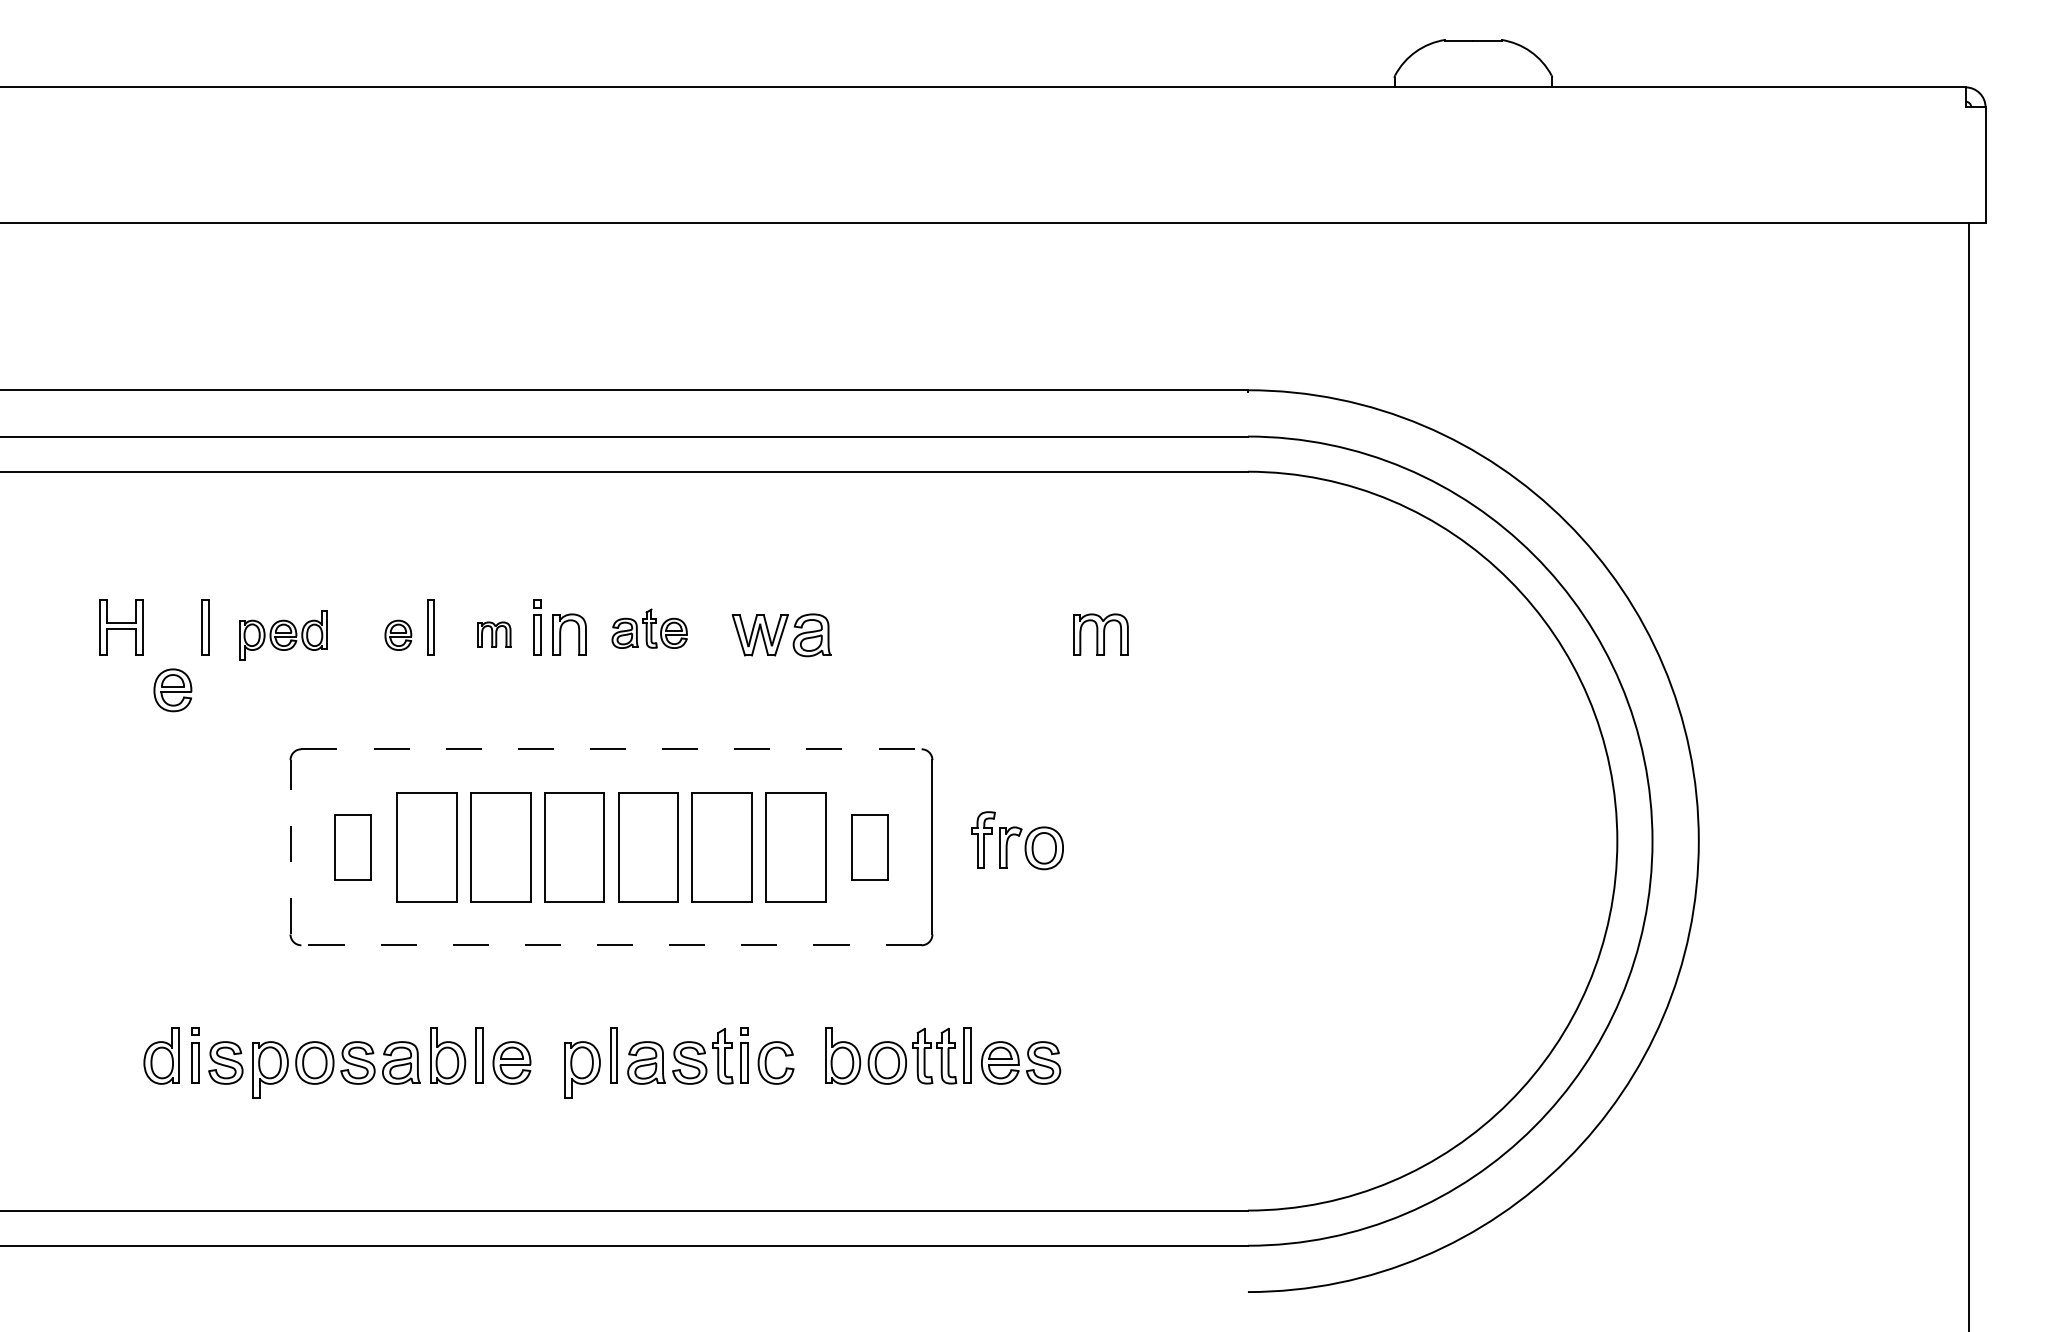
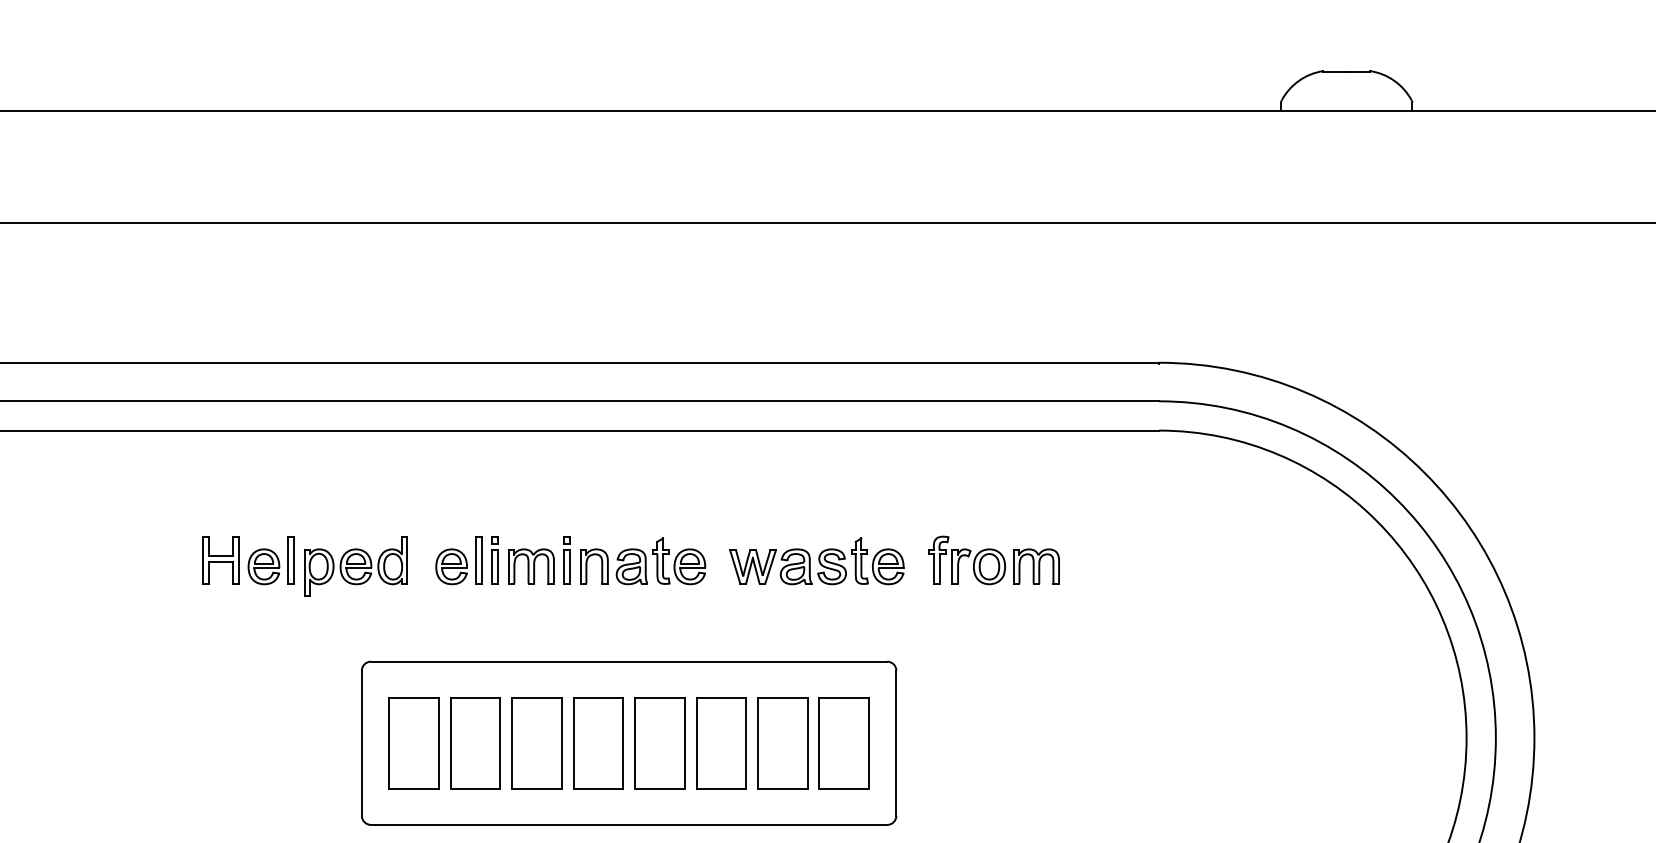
part: (450, 627) -> (495, 560), added
part: (649, 628) -> (660, 561), size x1.43
part: (889, 628) -> (860, 561), added
part: (494, 634) -> (531, 566), size x1.67
part: (283, 635) -> (356, 566), size x1.43
part: (398, 635) -> (451, 566), size x1.43
part: (172, 690) -> (263, 566), moved
line: (612, 749) -> (629, 661), dashed -> solid
part: (1017, 840) -> (967, 560), moved
line: (290, 846) -> (361, 742), dashed -> solid
part: (352, 847) -> (413, 743), size x1.67
part: (869, 847) -> (843, 743), size x1.67
line: (611, 945) -> (629, 825), dashed -> solid

